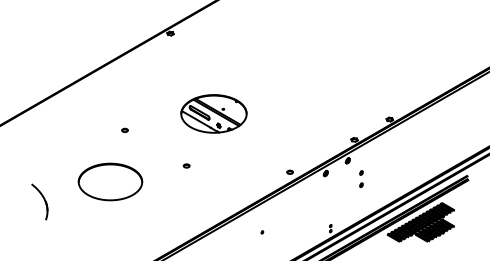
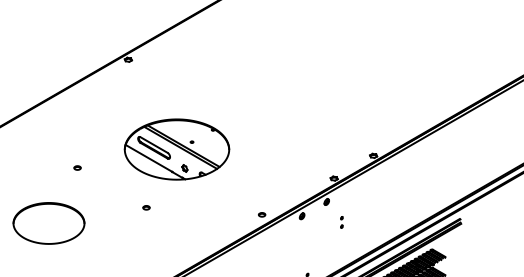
part: (213, 113) -> (176, 149), size x1.43
part: (361, 178) -> (341, 221), size x0.62
part: (110, 181) -> (49, 222), moved

